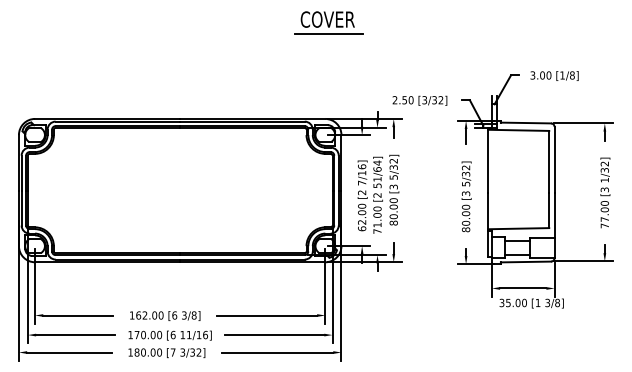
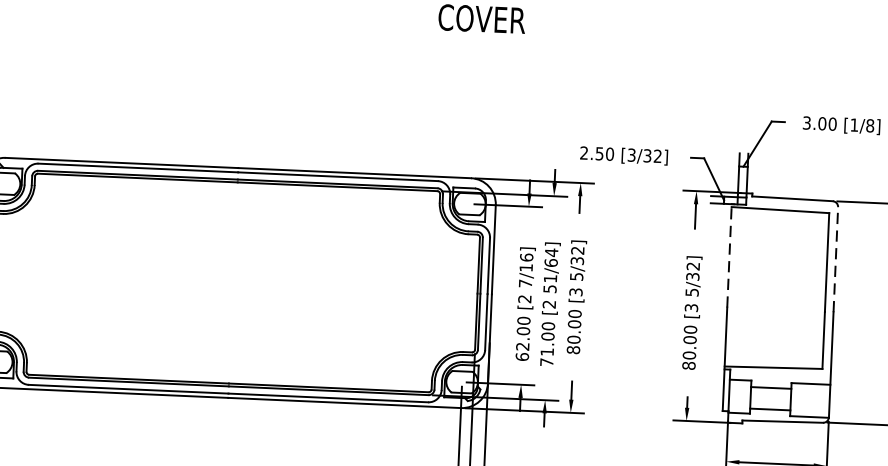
line: (328, 34) -> (482, 43), removed
line: (488, 159) -> (729, 254), solid -> dashed
line: (554, 159) -> (835, 259), solid -> dashed

